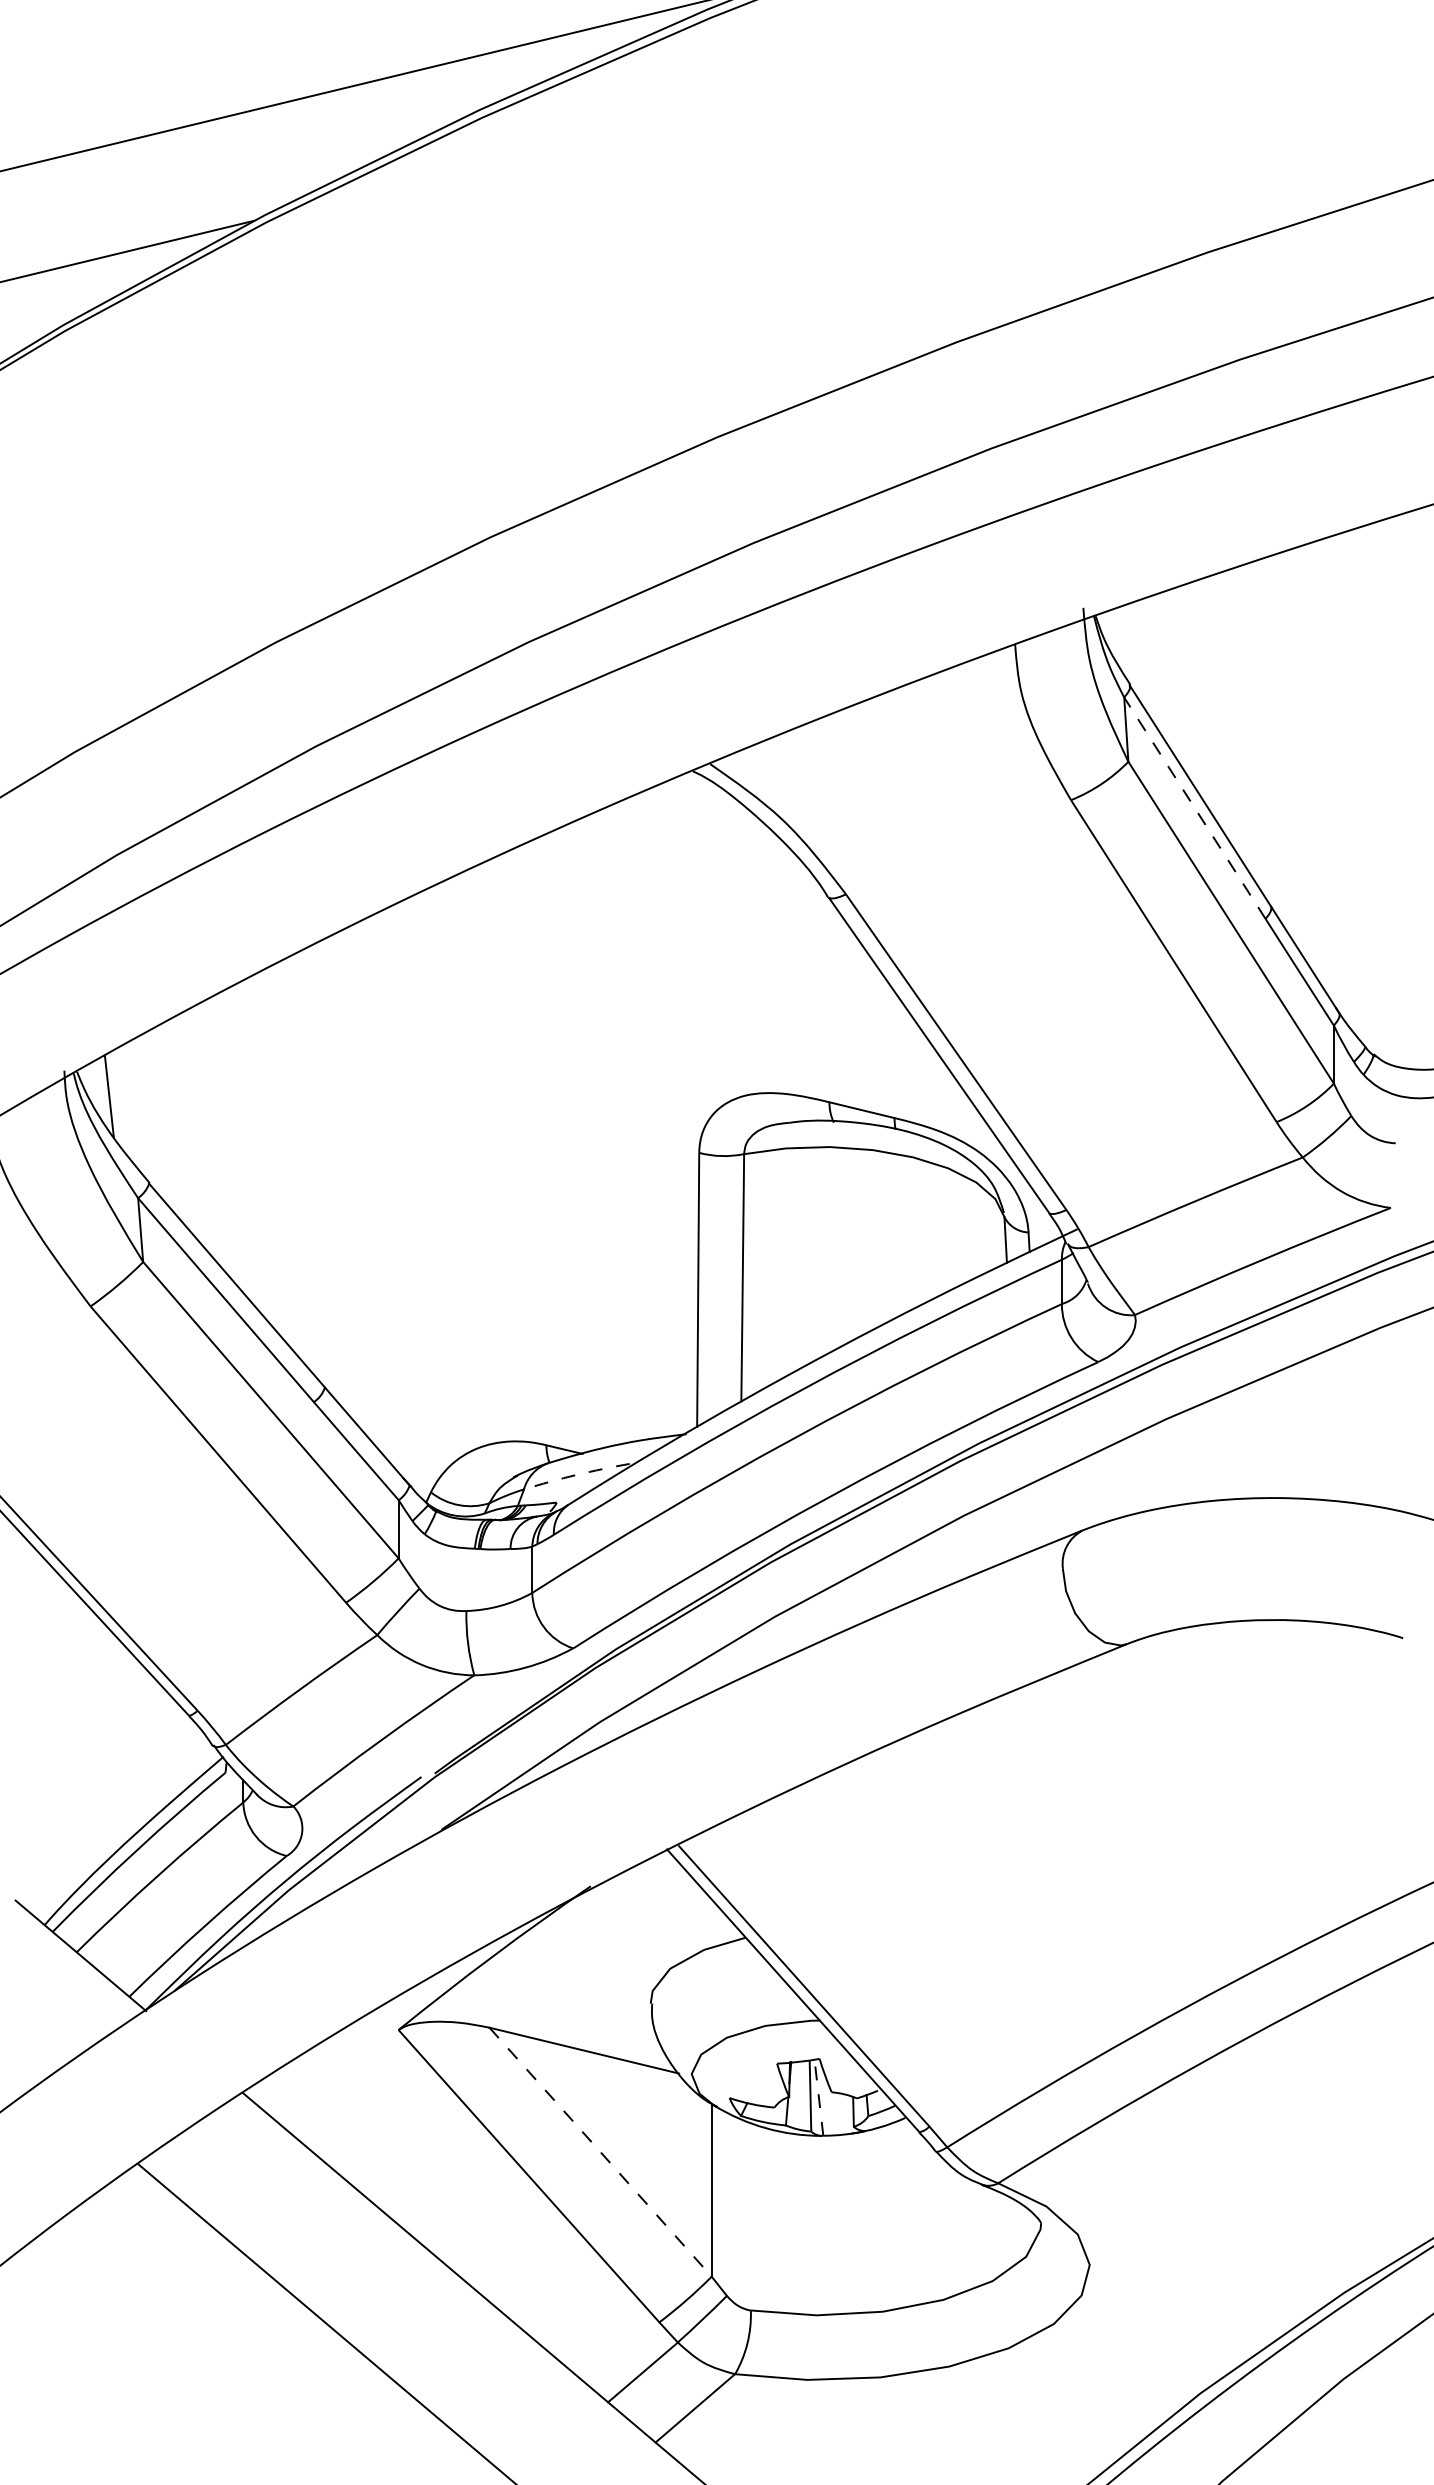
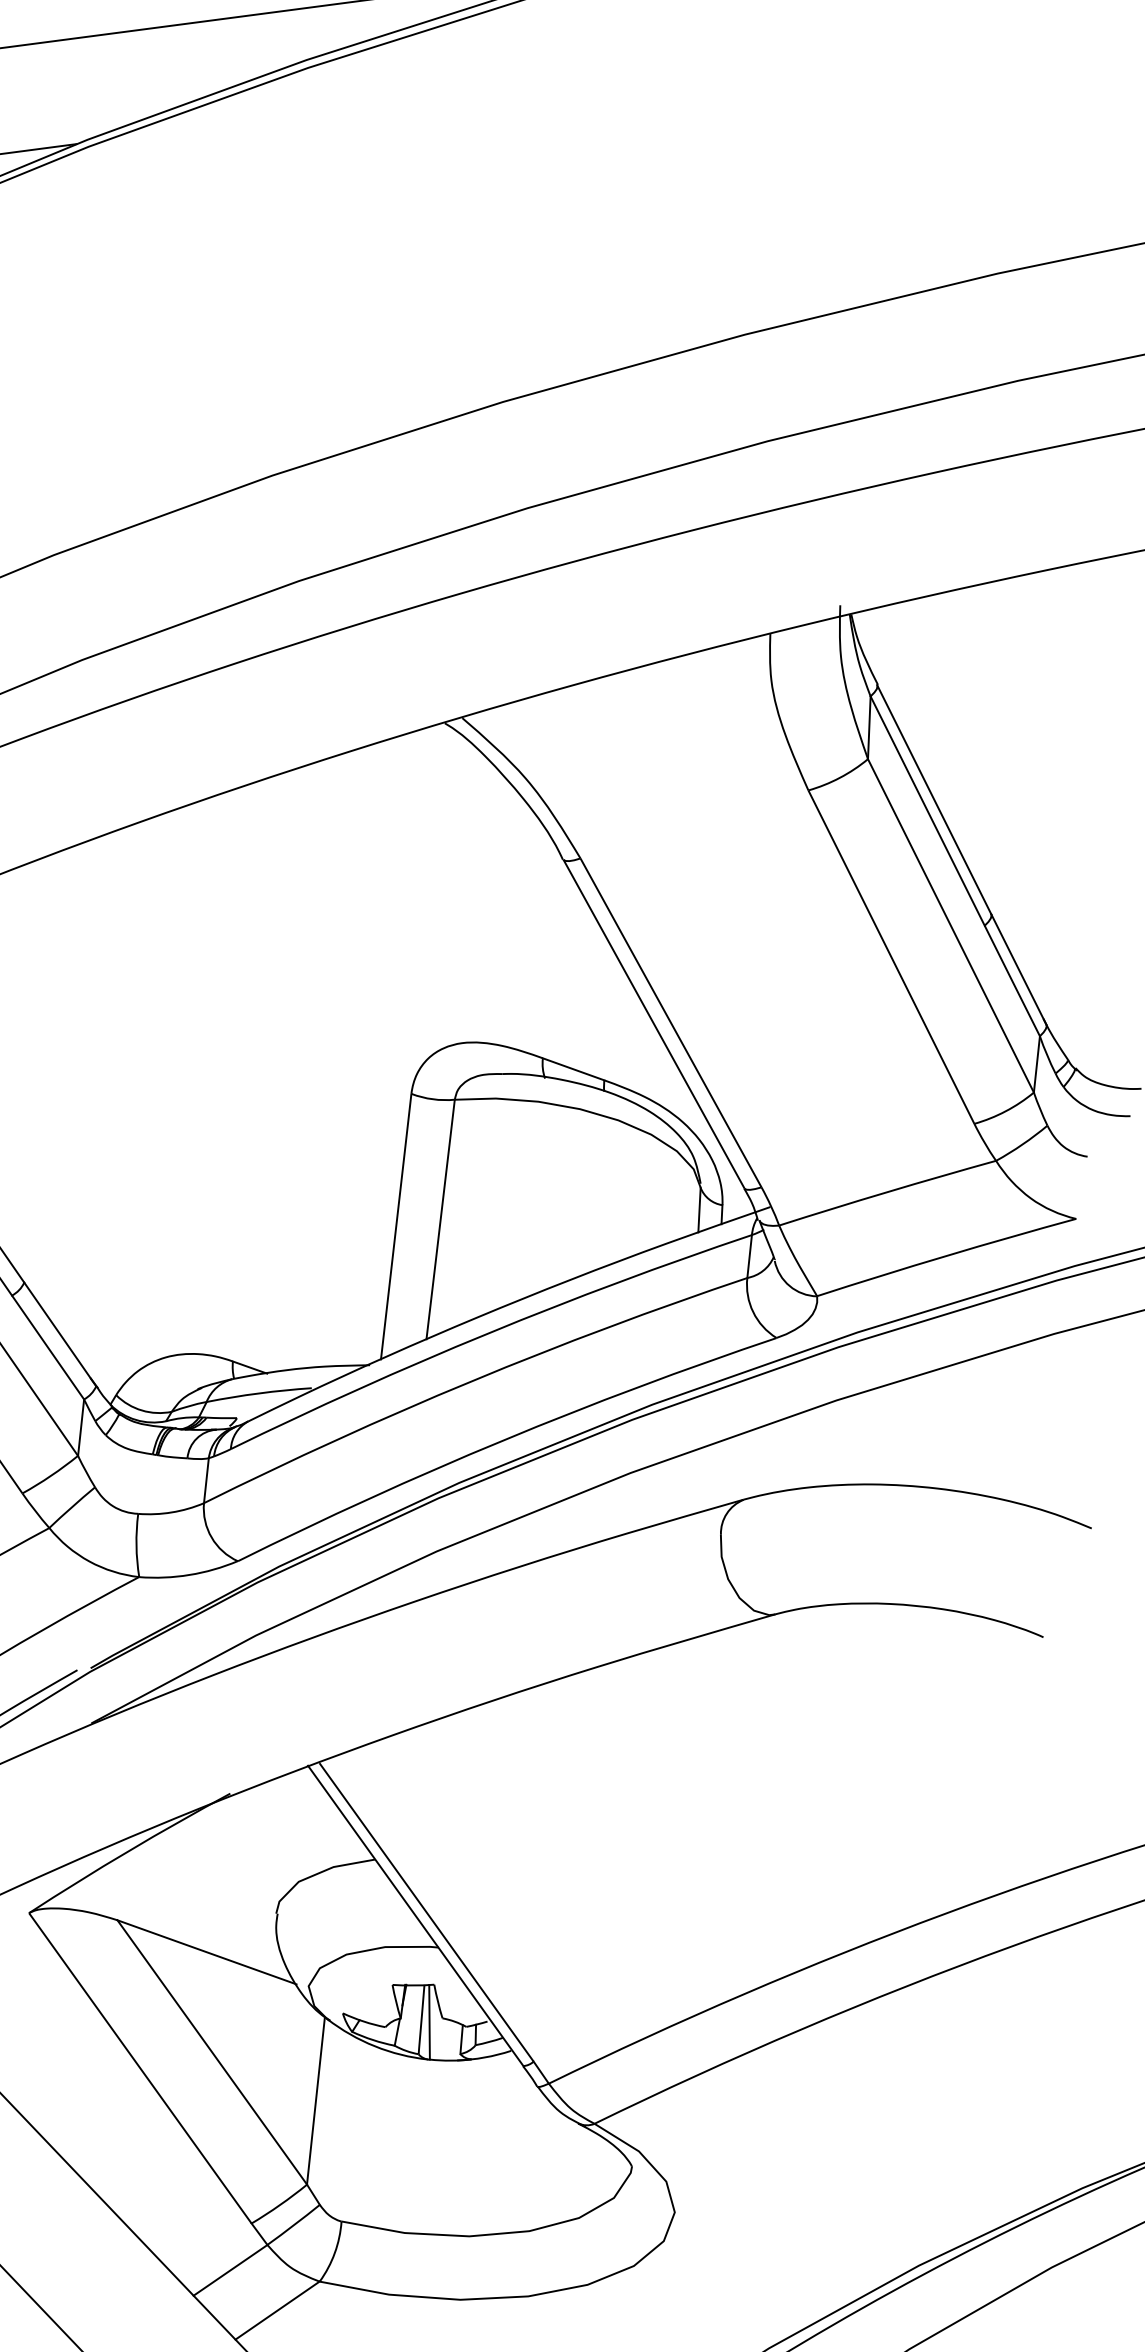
line: (1194, 807) -> (927, 810), dashed -> solid
arc: (576, 1474) -> (259, 1392), dashed -> solid
line: (818, 2097) -> (429, 2022), dashed -> solid
line: (600, 2152) -> (212, 2052), dashed -> solid

